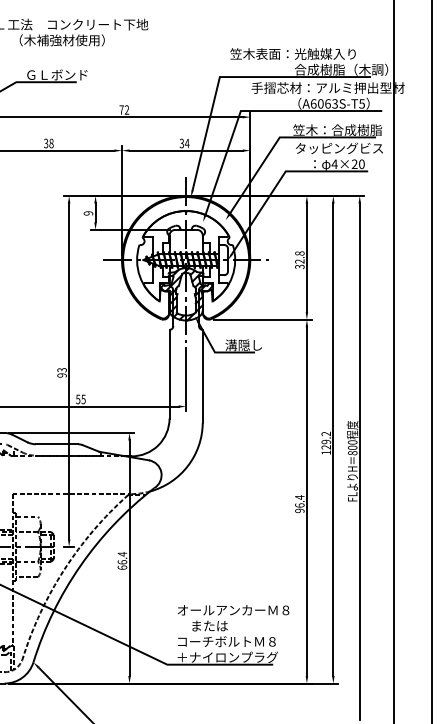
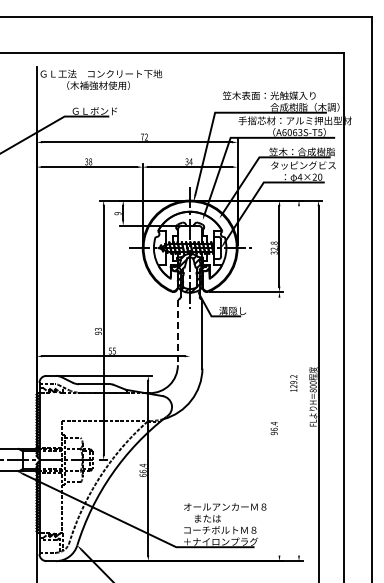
line: (168, 374) -> (177, 332), solid -> dashed
line: (186, 378) -> (190, 335), removed
line: (333, 439) -> (299, 380), removed
line: (306, 501) -> (279, 426), removed

